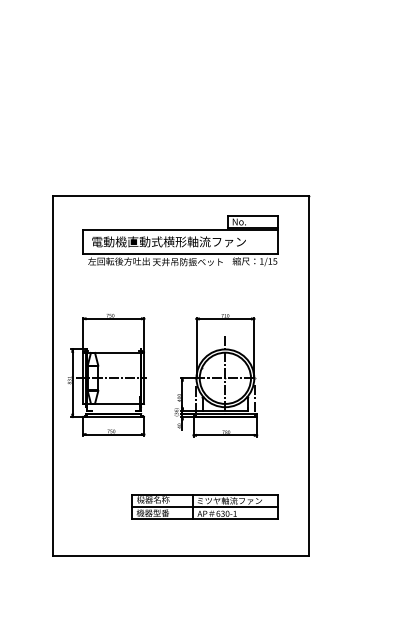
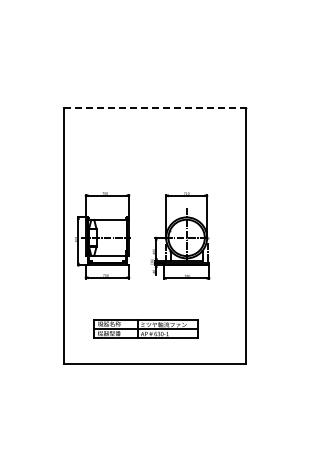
line: (181, 195) -> (155, 108), solid -> dashed
part: (180, 239) -> (154, 139), removed
part: (203, 506) -> (145, 328), moved

